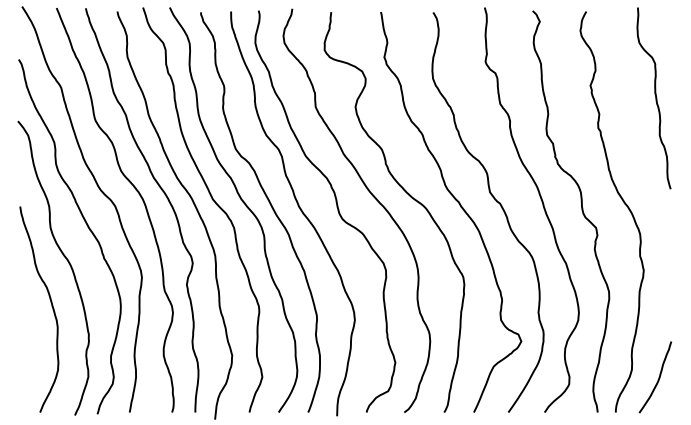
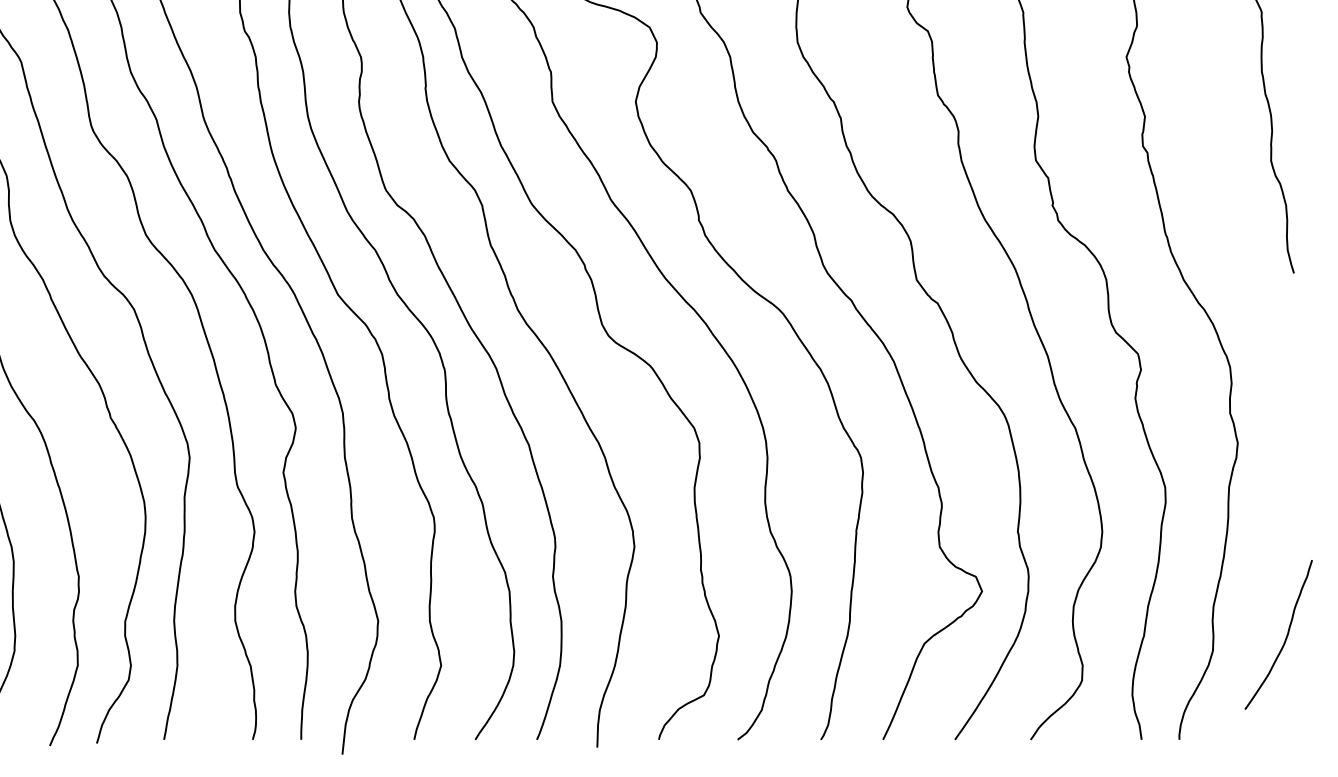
curve: (657, 379) -> (1283, 639), moved

